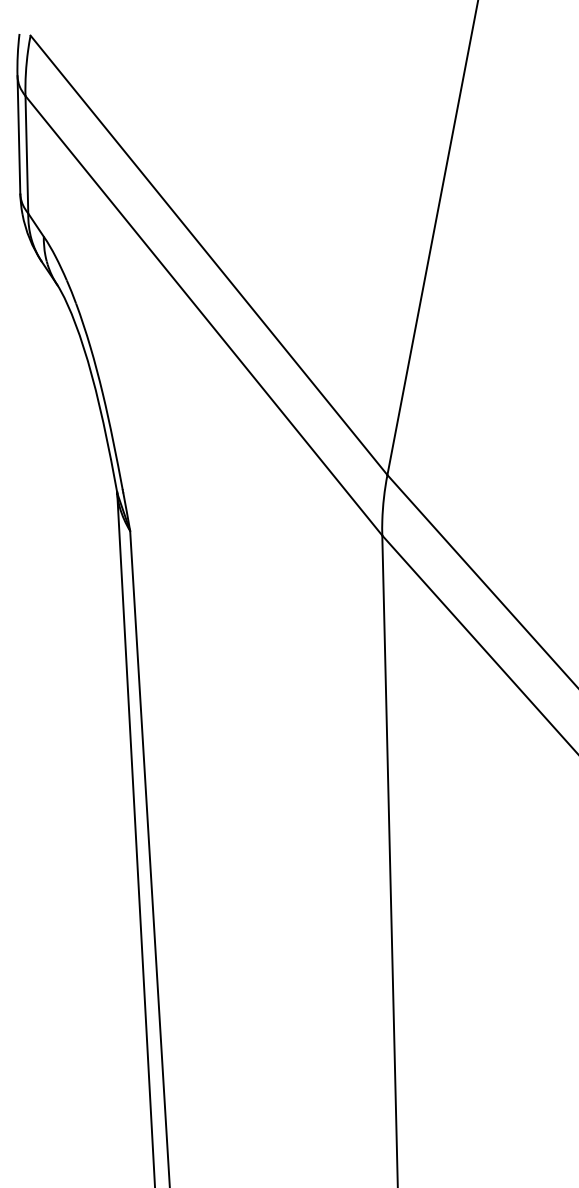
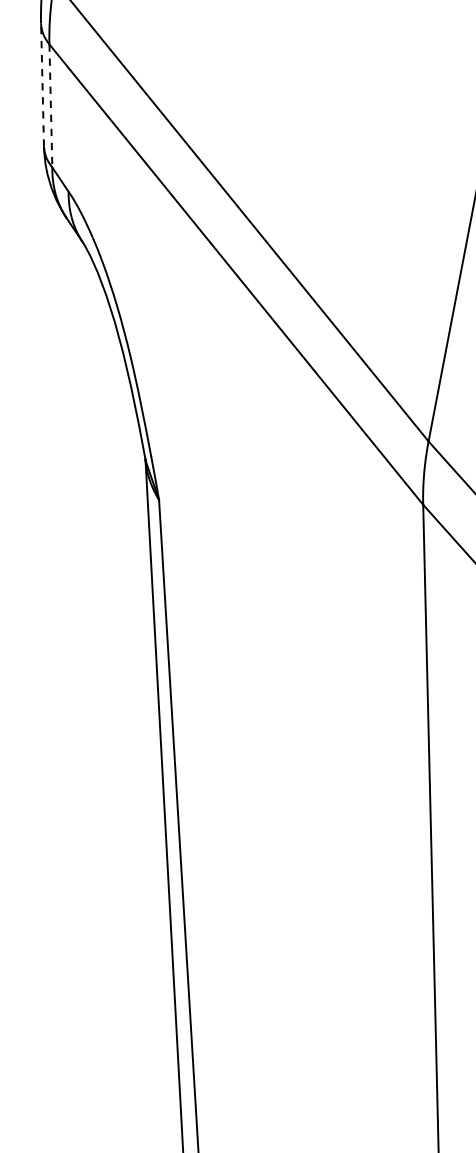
line: (18, 134) -> (42, 84), solid -> dashed
line: (26, 154) -> (50, 105), solid -> dashed

